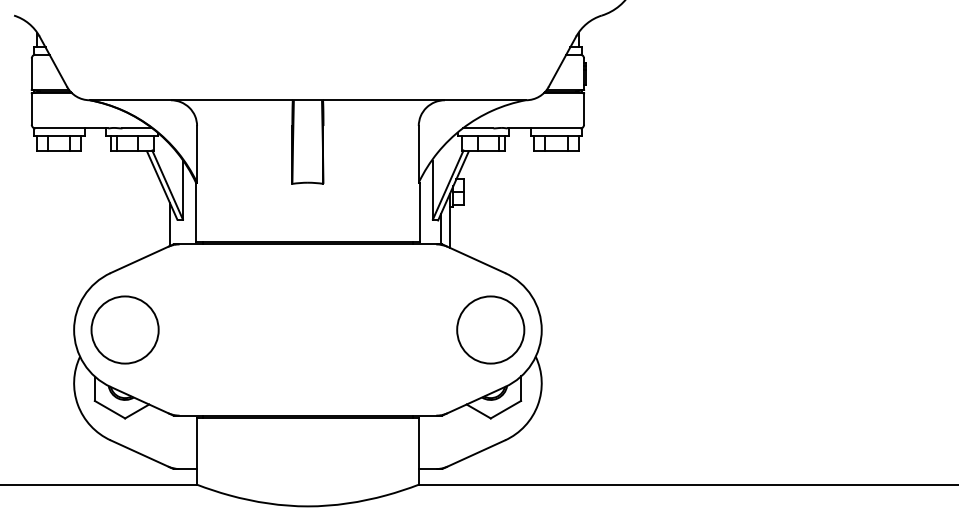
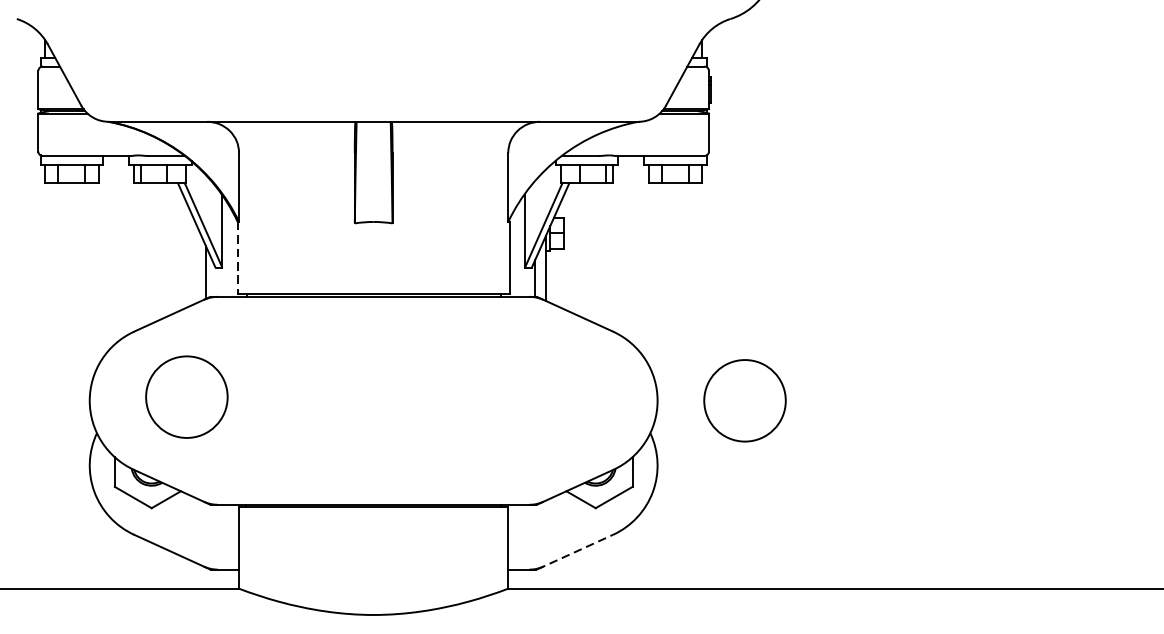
line: (196, 212) -> (238, 258), solid -> dashed
circle: (124, 329) -> (186, 396), moved
circle: (490, 329) -> (744, 400), moved
line: (474, 454) -> (575, 551), solid -> dashed

